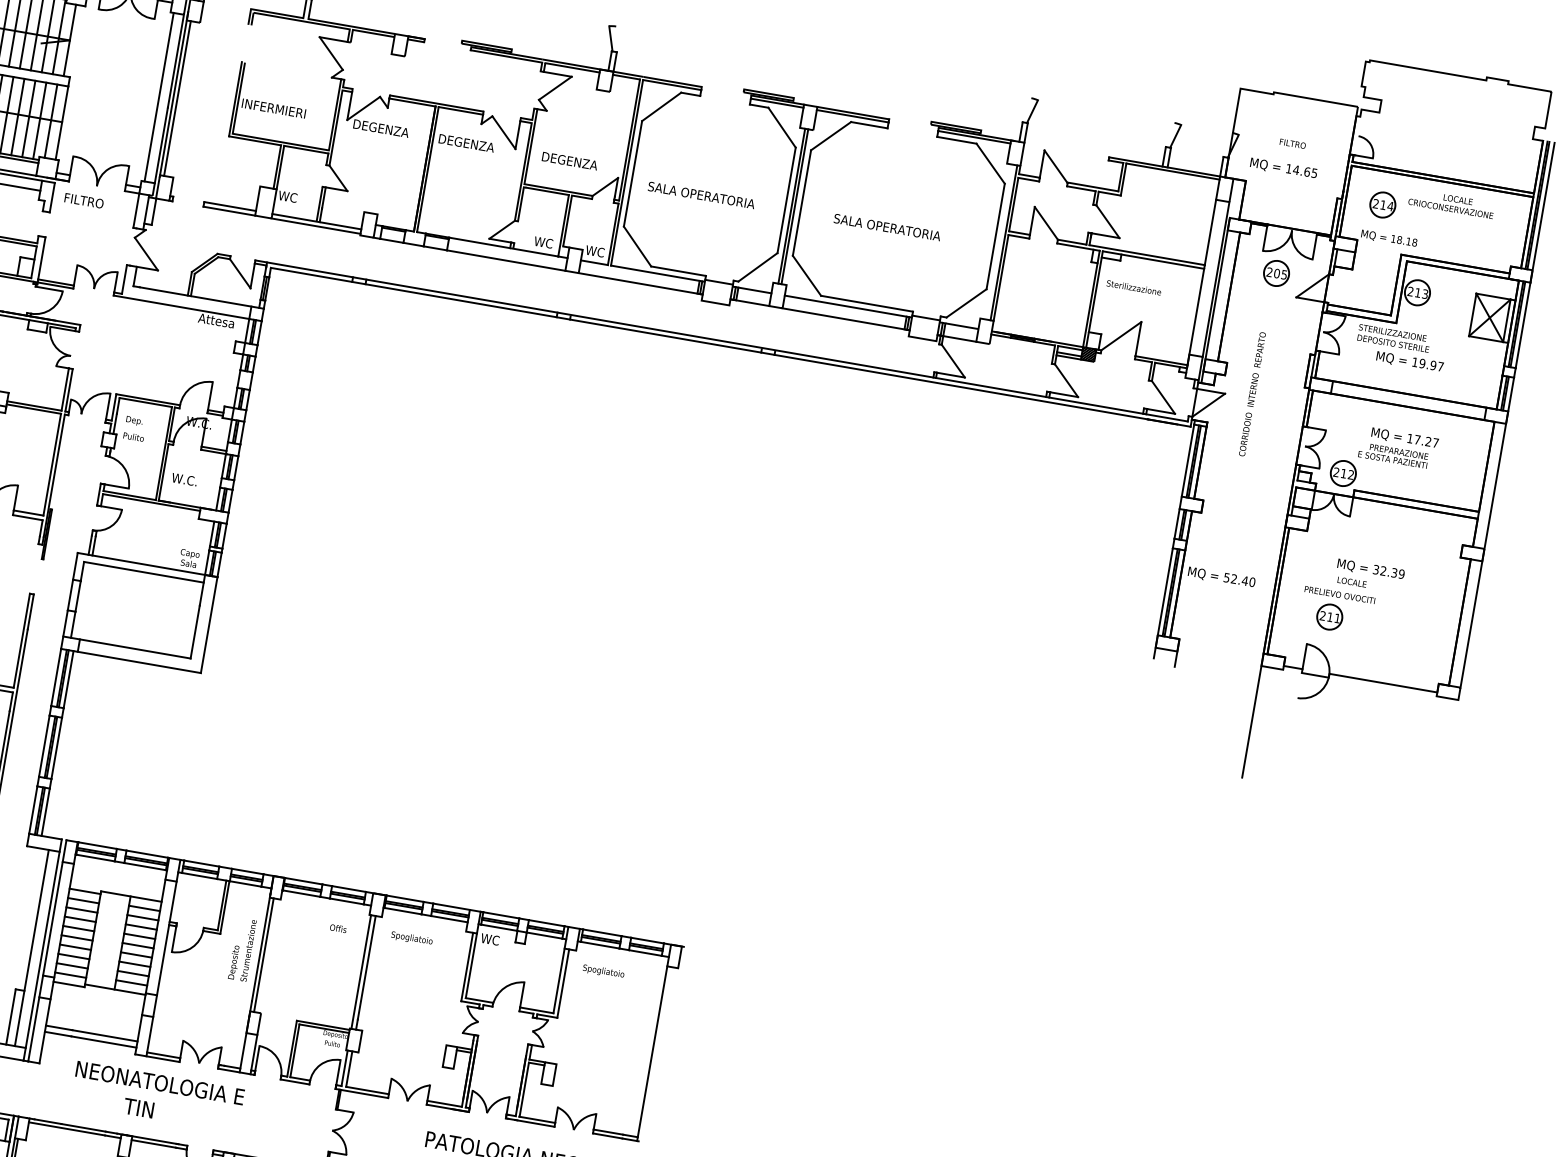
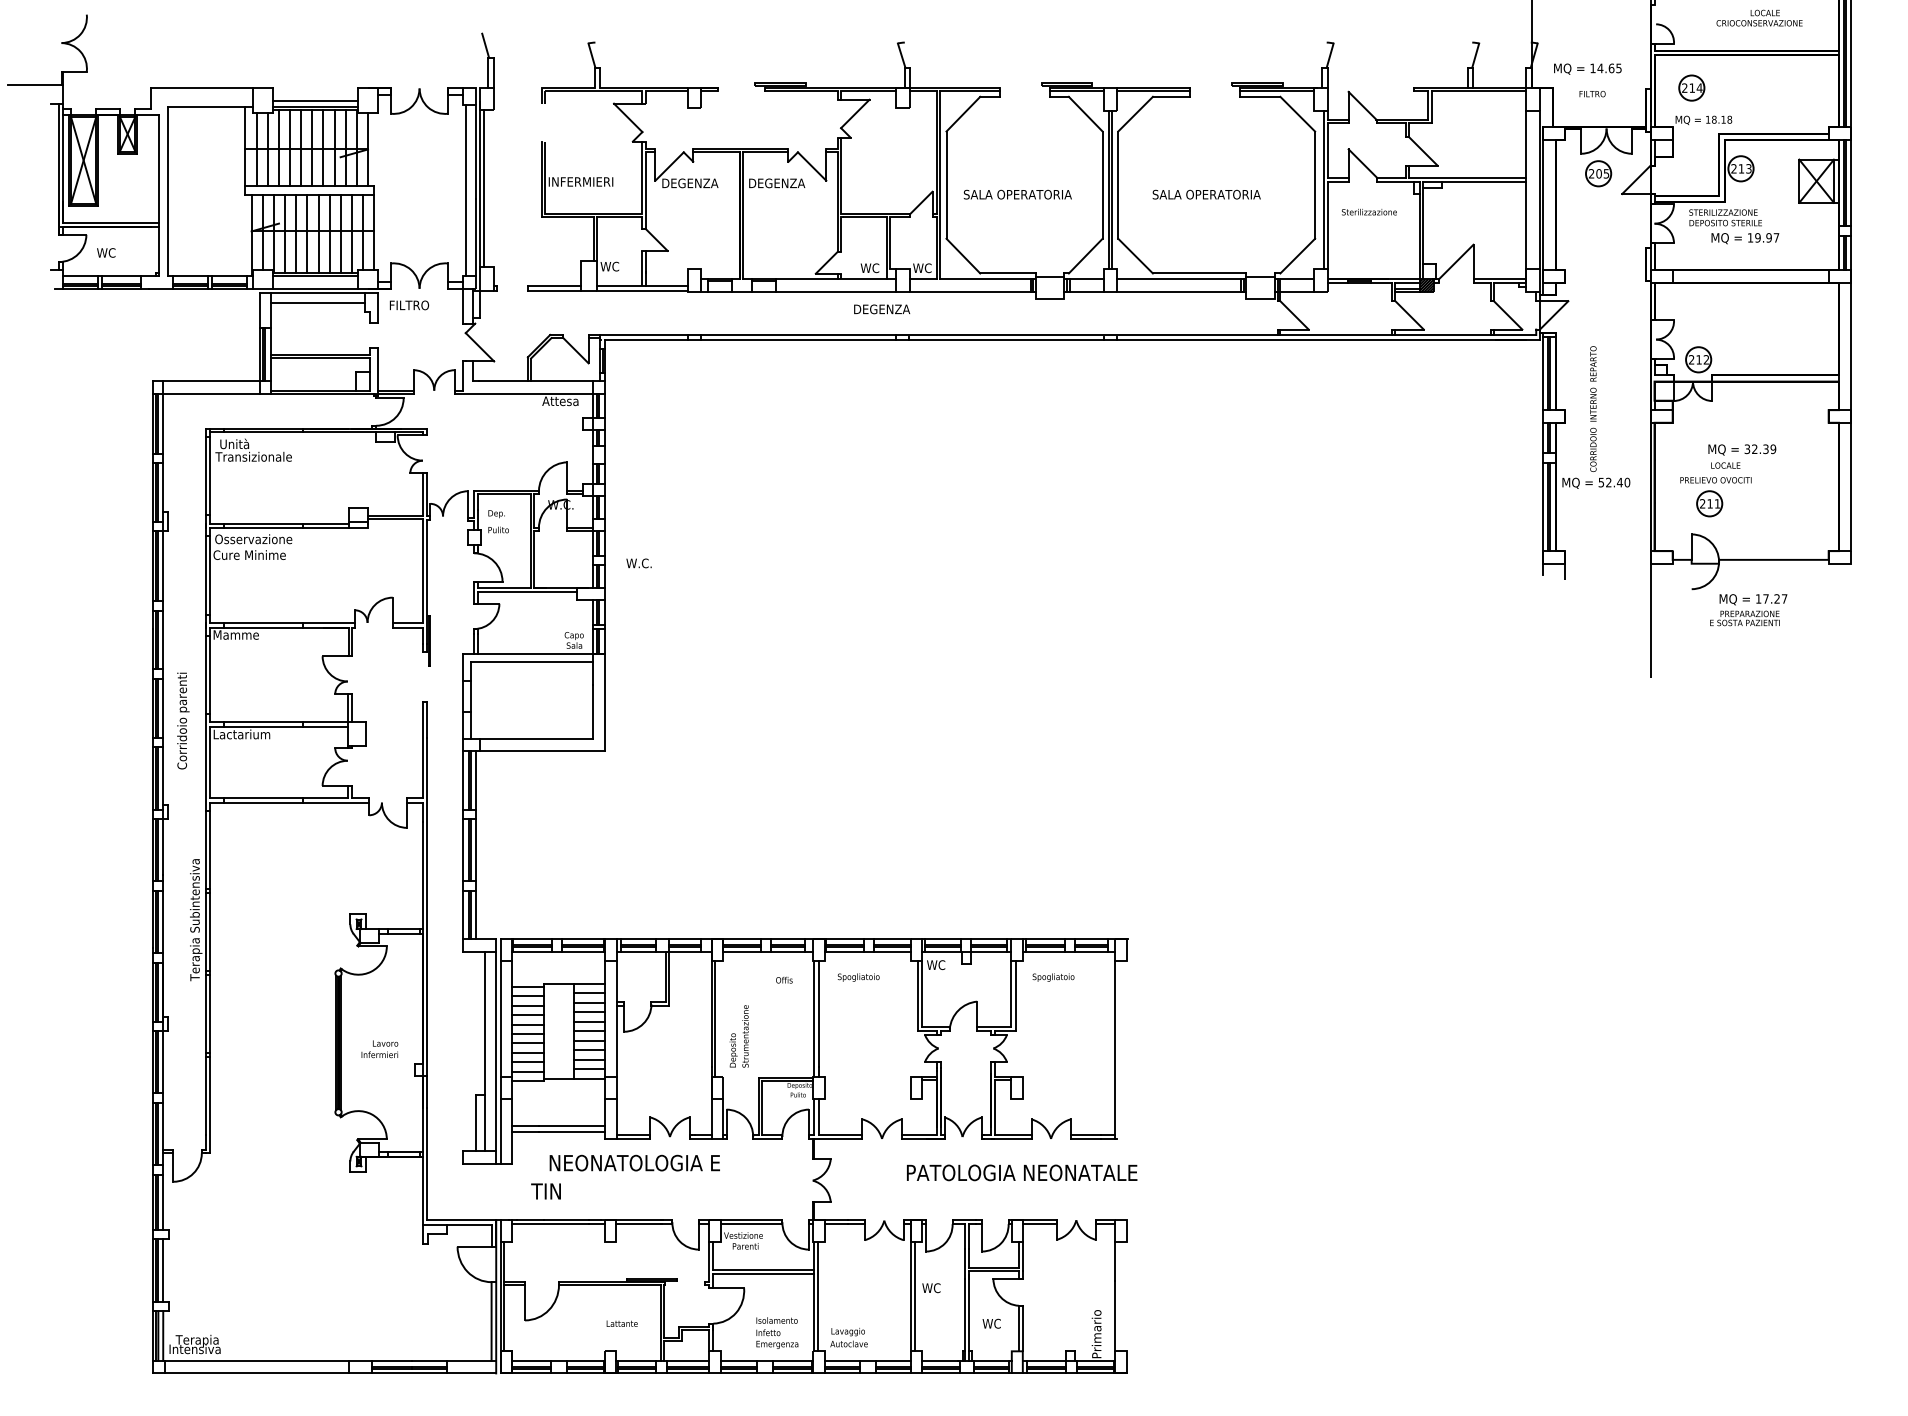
text: (1292, 144) -> (1592, 94), moved
text: (570, 161) -> (882, 309), moved
text: (1451, 203) -> (1759, 17), moved
text: (1134, 287) -> (1369, 211), moved
text: (1252, 393) -> (1593, 408), moved
text: (1398, 448) -> (1748, 610), moved
text: (183, 479) -> (638, 563), moved
text: (241, 949) -> (738, 1036), moved
text: (138, 1108) -> (545, 1191), moved

